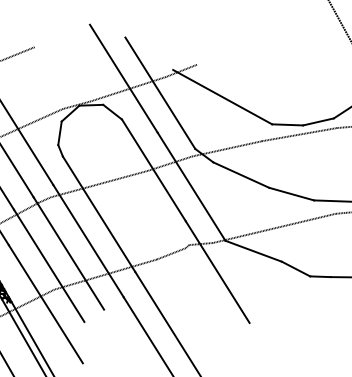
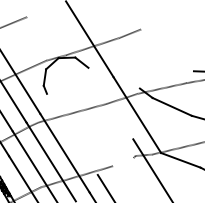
line: (160, 92) -> (115, 48), removed
line: (222, 96) -> (159, 51), removed
line: (153, 170) -> (110, 103), removed
line: (98, 213) -> (72, 133), removed
line: (170, 253) -> (122, 161), removed

